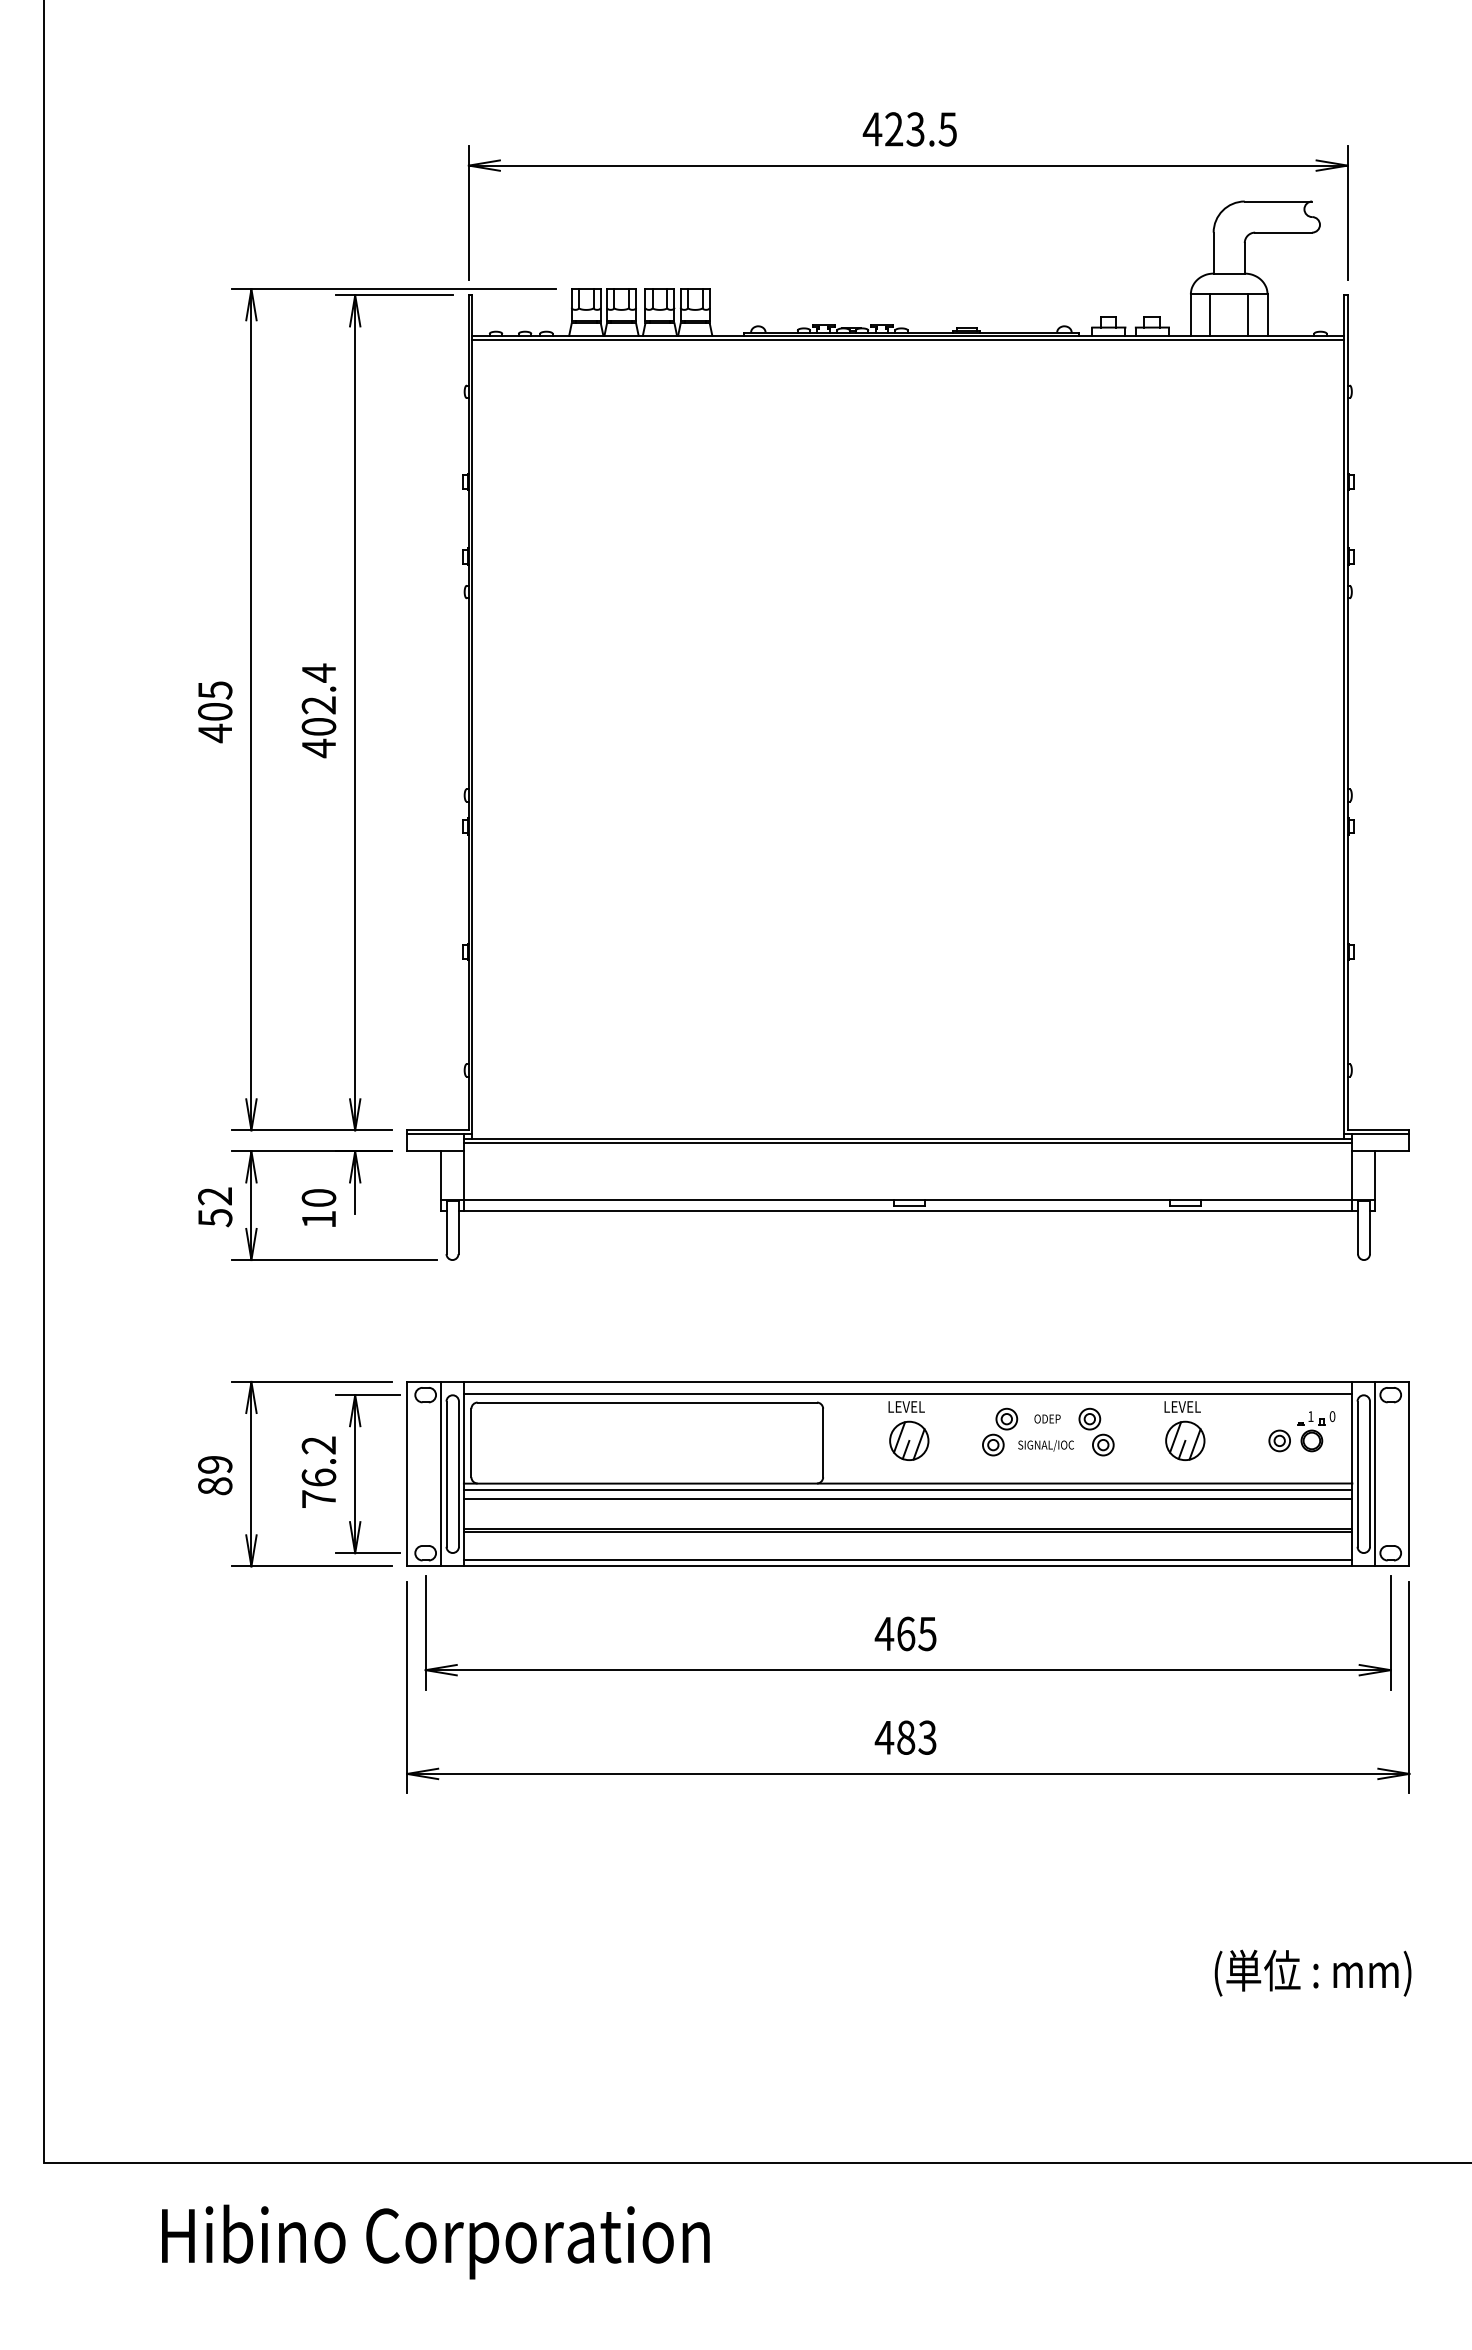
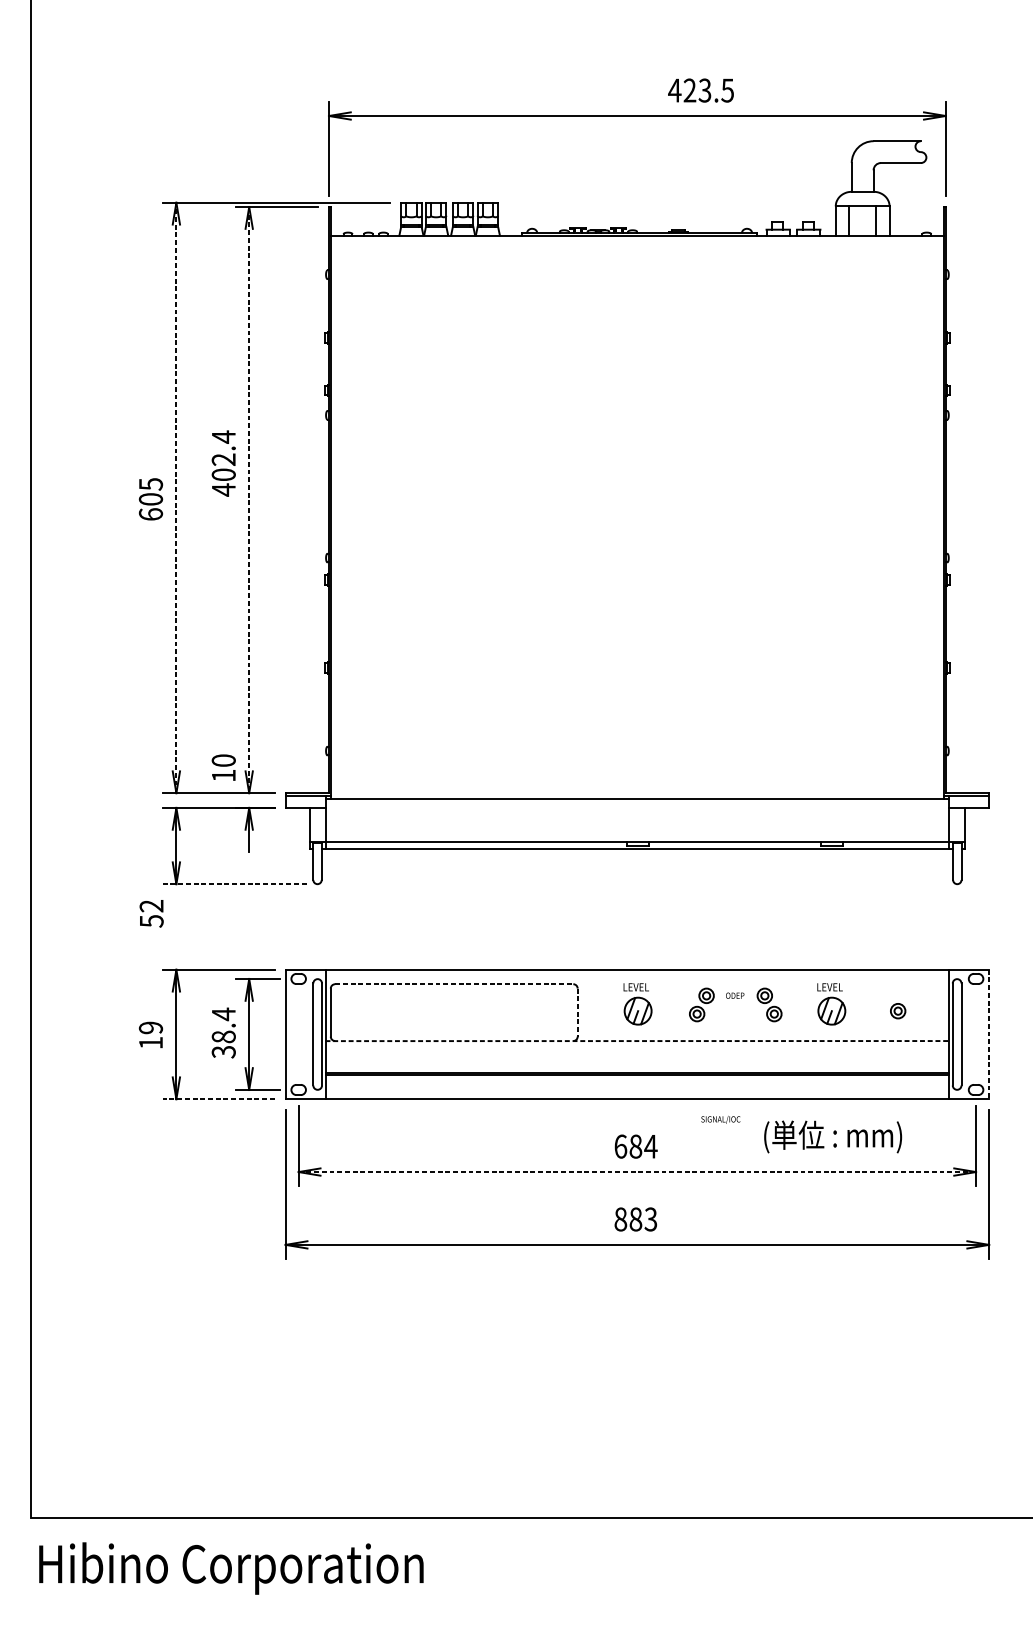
text: (909, 129) -> (700, 90), moved
line: (908, 340) -> (637, 238), removed
line: (251, 709) -> (176, 497), solid -> dashed
text: (318, 710) -> (223, 463), moved
line: (355, 712) -> (249, 499), solid -> dashed
text: (215, 733) -> (151, 514), 405 -> 605
line: (908, 1143) -> (637, 802), removed
text: (215, 1207) -> (151, 913), moved
text: (318, 1207) -> (223, 767), moved
line: (333, 1260) -> (233, 884), solid -> dashed
line: (908, 1394) -> (637, 978), removed
line: (647, 1402) -> (454, 984), solid -> dashed
part: (1316, 1431) -> (923, 1004), removed
line: (823, 1443) -> (577, 1012), solid -> dashed
text: (1045, 1445) -> (720, 1119), moved
text: (318, 1471) -> (223, 1032), 76.2 -> 38.4
line: (441, 1473) -> (309, 1034), removed
line: (1375, 1473) -> (965, 1034), removed
line: (1409, 1474) -> (989, 1034), solid -> dashed
line: (908, 1483) -> (637, 1041), solid -> dashed
text: (215, 1486) -> (151, 1043), 89 -> 19
line: (908, 1489) -> (637, 1045), removed
line: (908, 1499) -> (637, 1052), removed
line: (908, 1560) -> (637, 1095), removed
line: (311, 1566) -> (218, 1099), solid -> dashed
text: (905, 1633) -> (635, 1146), 465 -> 684
line: (908, 1670) -> (637, 1172), solid -> dashed
text: (884, 1737) -> (620, 1219), 483 -> 883
text: (1312, 1972) -> (832, 1136), moved
text: (435, 2241) -> (231, 1568), moved

